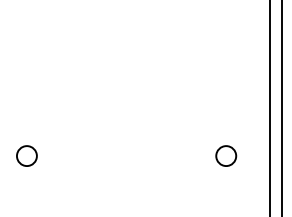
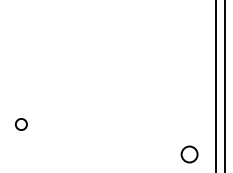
circle: (27, 156) -> (21, 124), size x0.7
circle: (226, 156) -> (189, 154), moved

